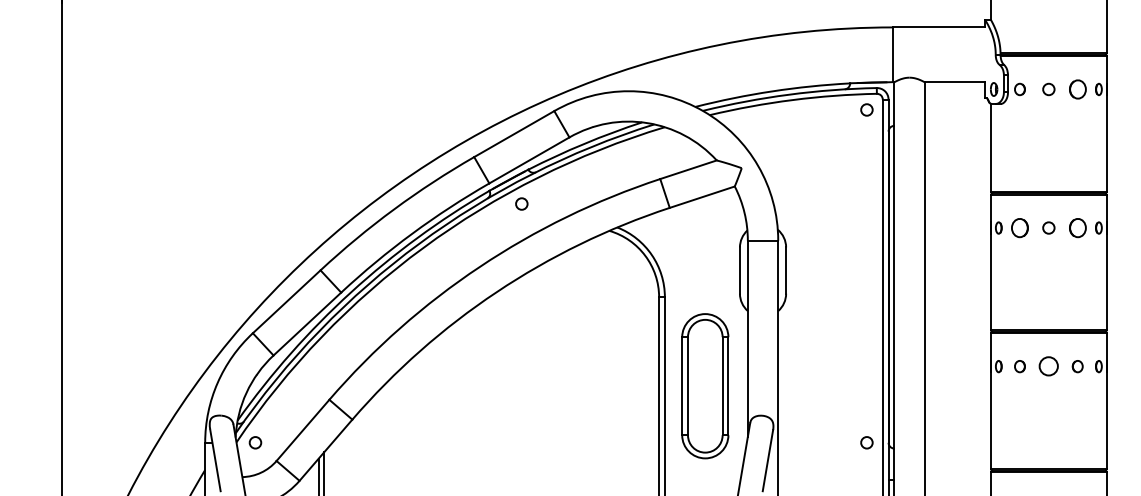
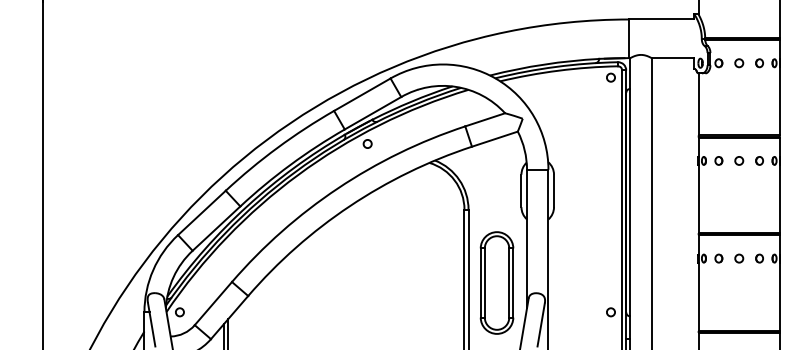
part: (1077, 89) -> (759, 63), size x0.62
part: (1019, 227) -> (718, 160), size x0.62
part: (1077, 227) -> (759, 160), size x0.62
circle: (1048, 366) -> (738, 258), size x0.62
part: (705, 386) -> (497, 283), moved

